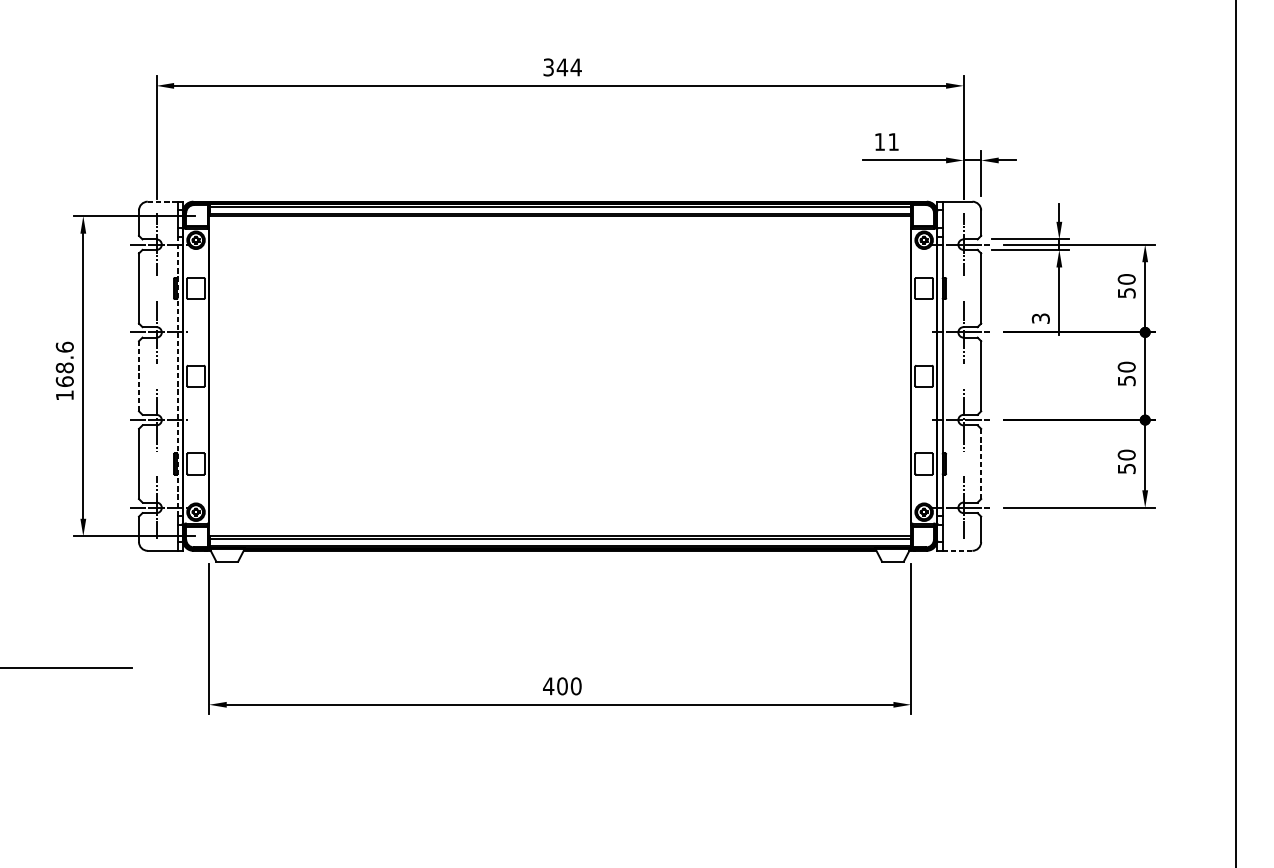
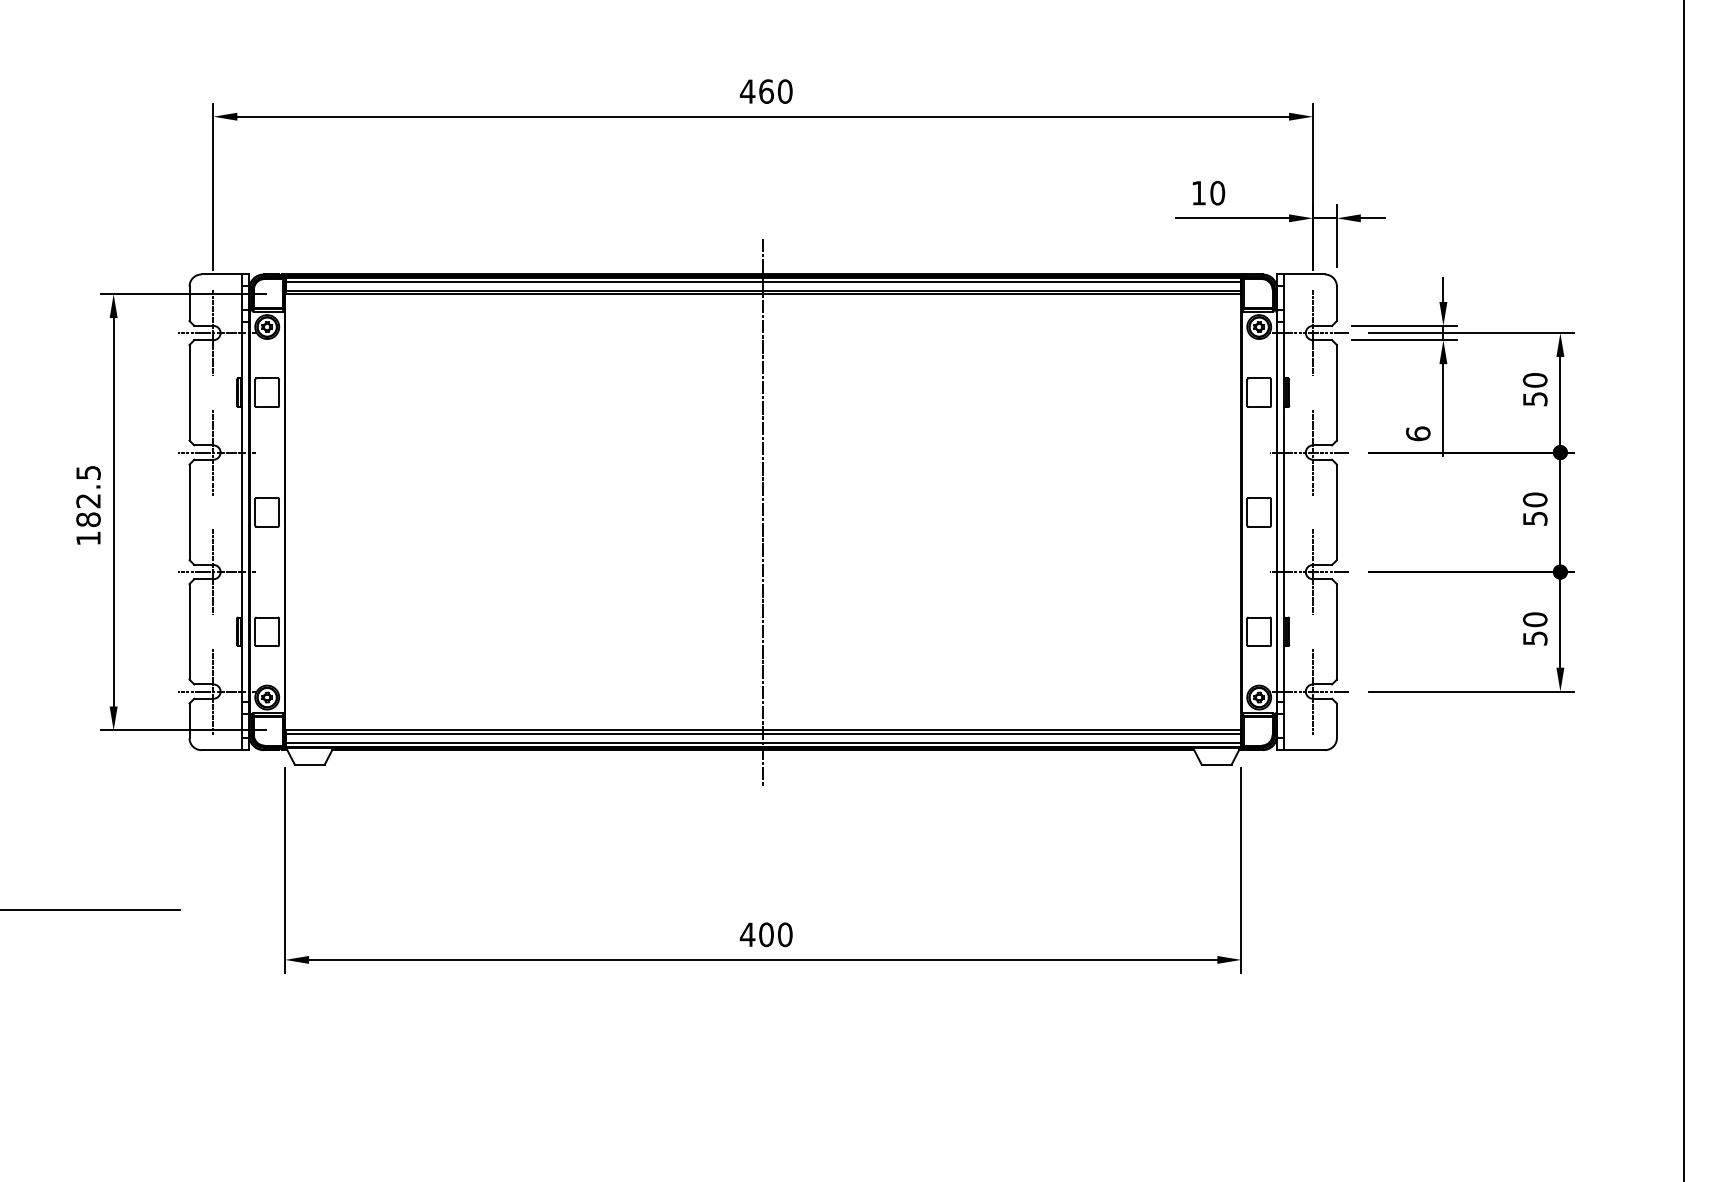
text: (561, 67) -> (765, 91), 344 -> 460
text: (893, 141) -> (1217, 192), 11 -> 10
line: (162, 201) -> (221, 274), dashed -> solid
text: (1041, 318) -> (1418, 433), 3 -> 6
text: (64, 364) -> (88, 496), 168.6 -> 182.5
line: (177, 375) -> (242, 511), dashed -> solid
line: (138, 376) -> (189, 512), dashed -> solid
line: (560, 376) -> (763, 512), added
line: (980, 463) -> (1336, 631), dashed -> solid
line: (958, 551) -> (1305, 750), dashed -> solid

